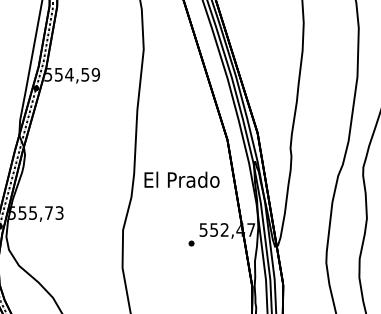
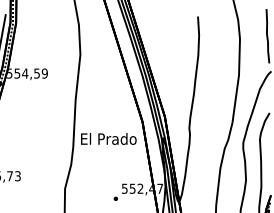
text: (181, 179) -> (108, 138), moved

